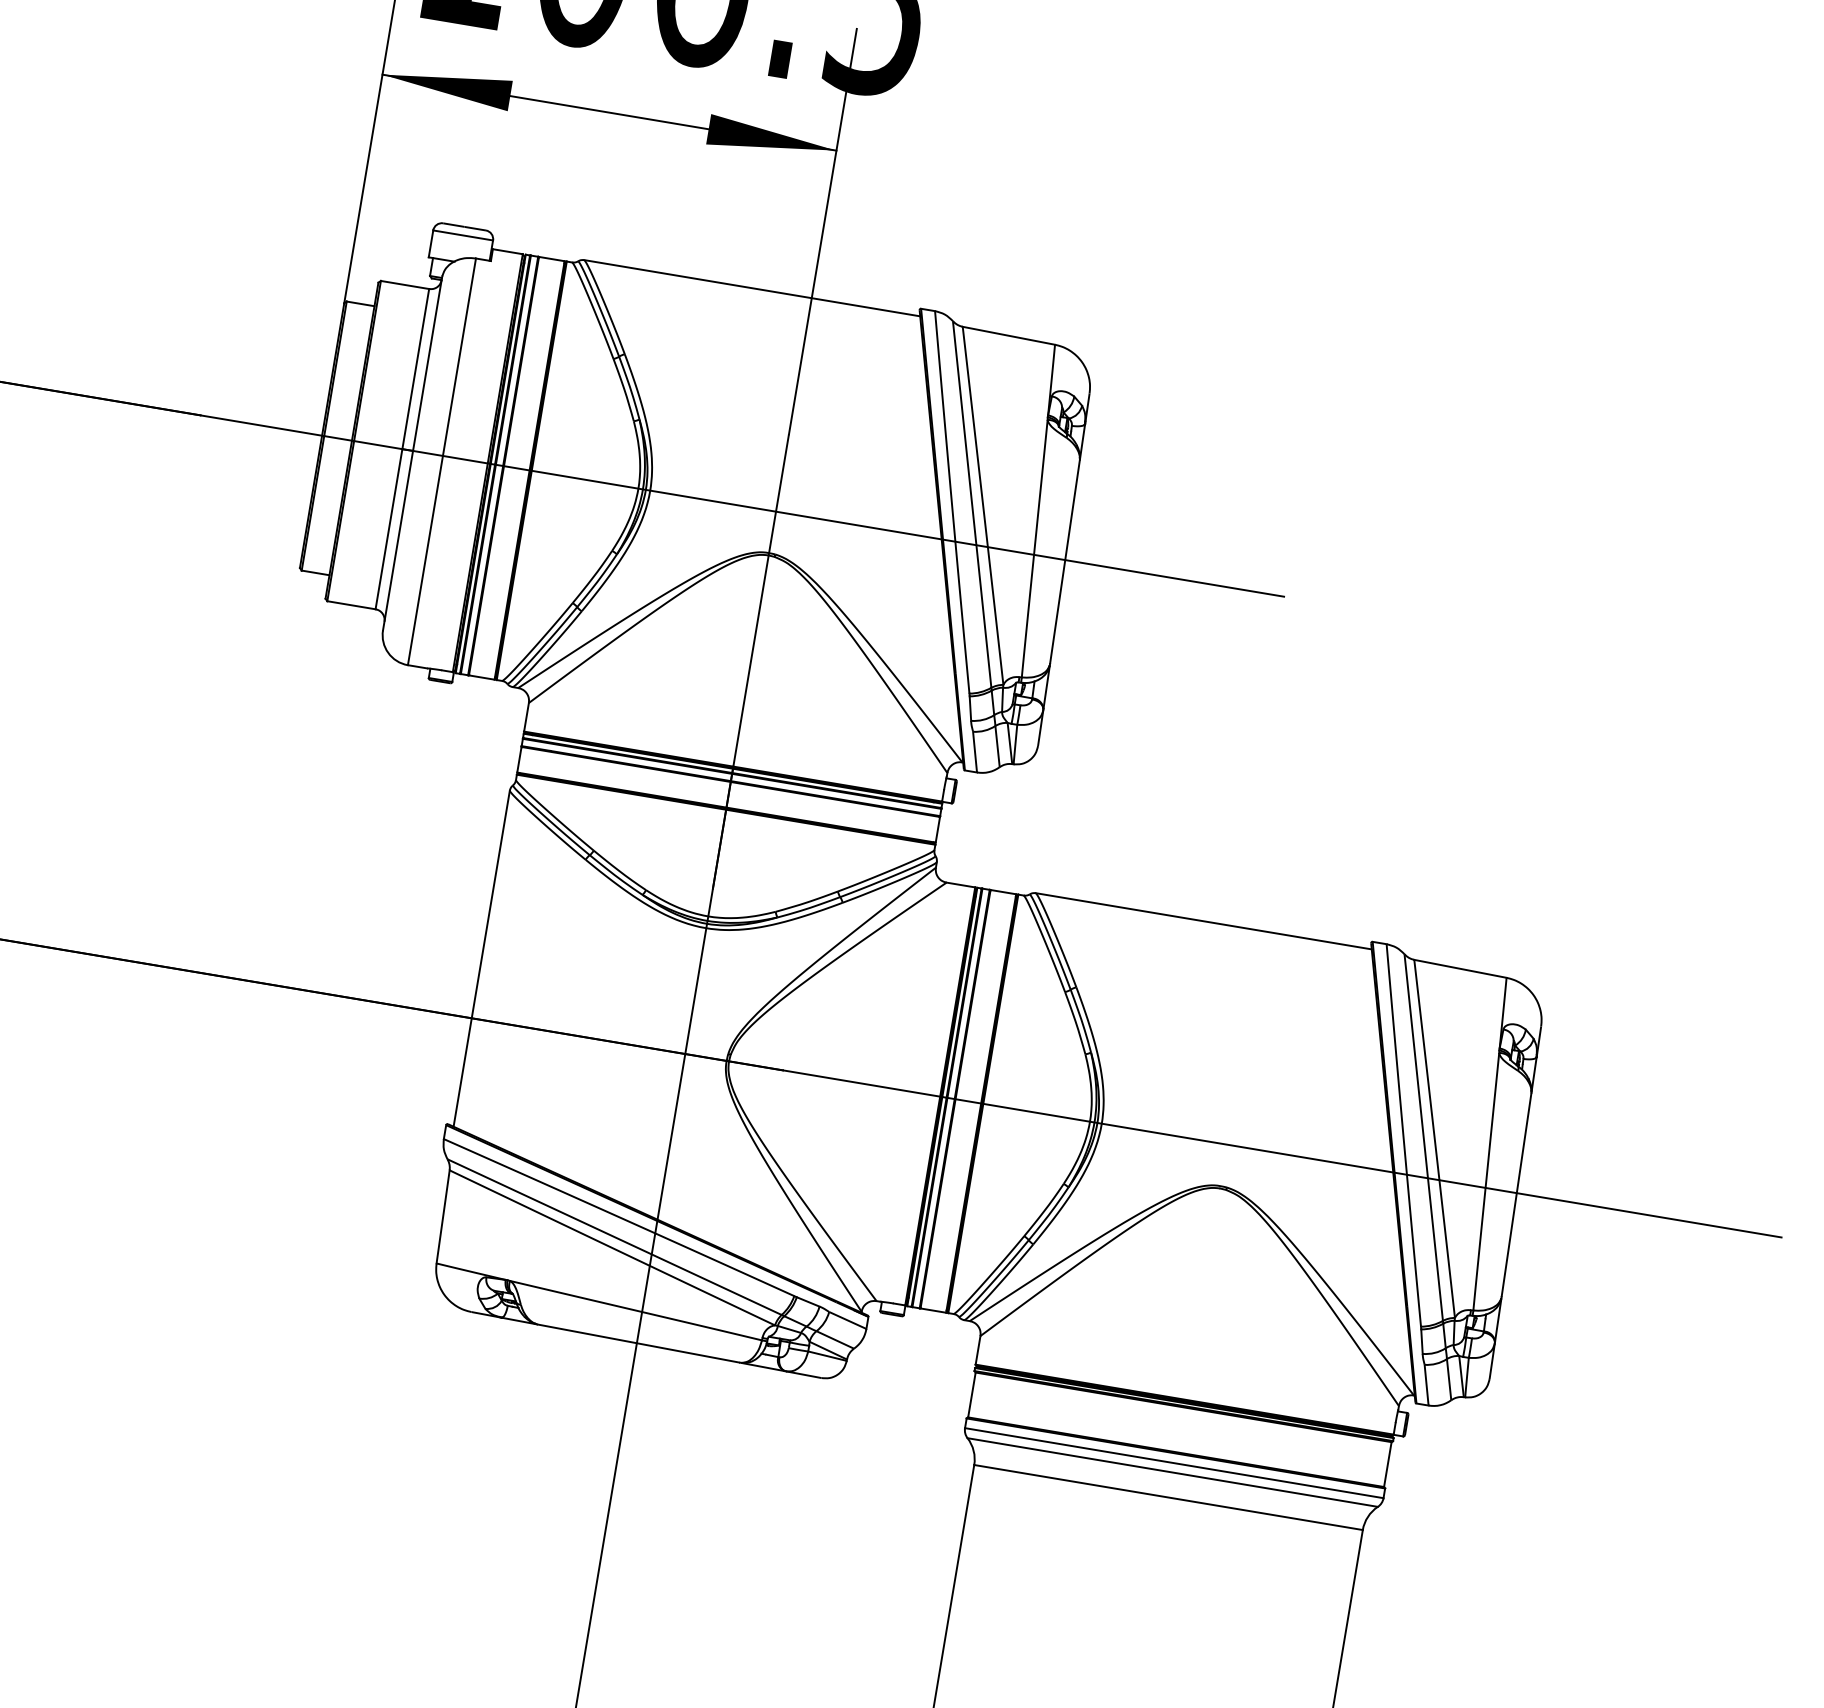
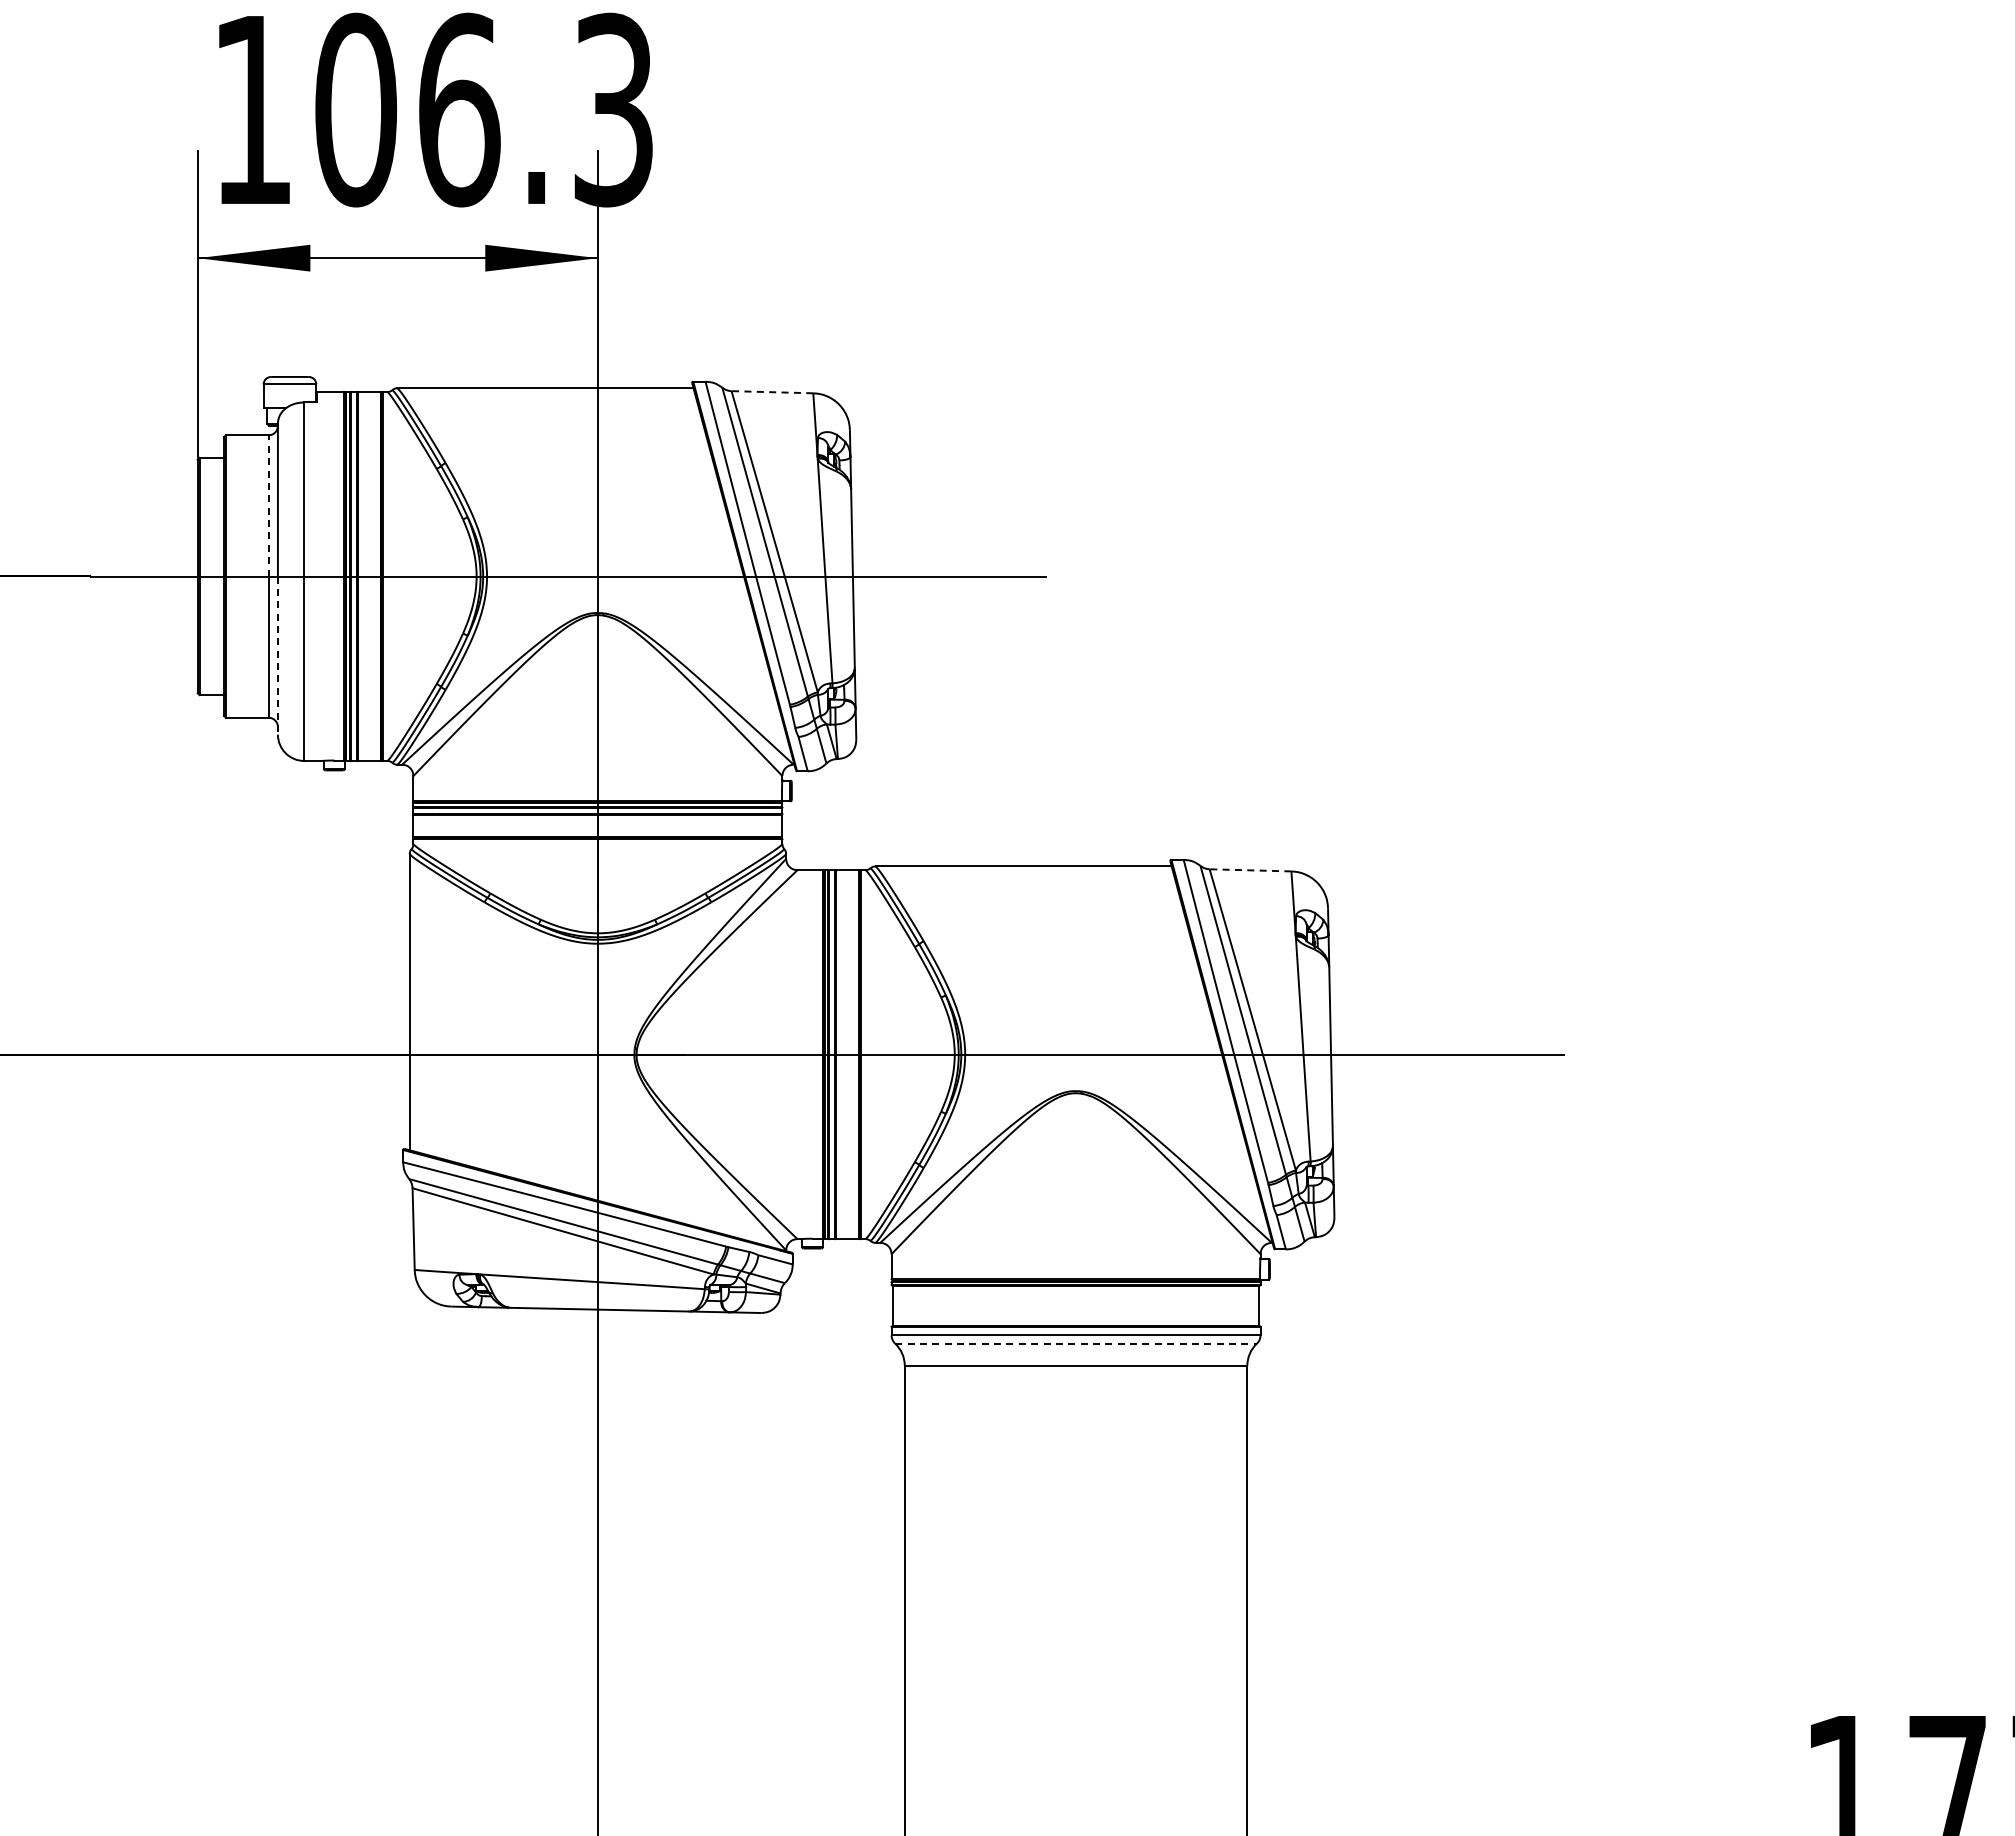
line: (1008, 336) -> (772, 392), solid -> dashed
line: (415, 368) -> (268, 505), solid -> dashed
line: (397, 541) -> (277, 656), solid -> dashed
line: (1460, 969) -> (1250, 870), solid -> dashed
line: (1173, 1472) -> (1076, 1343), solid -> dashed

